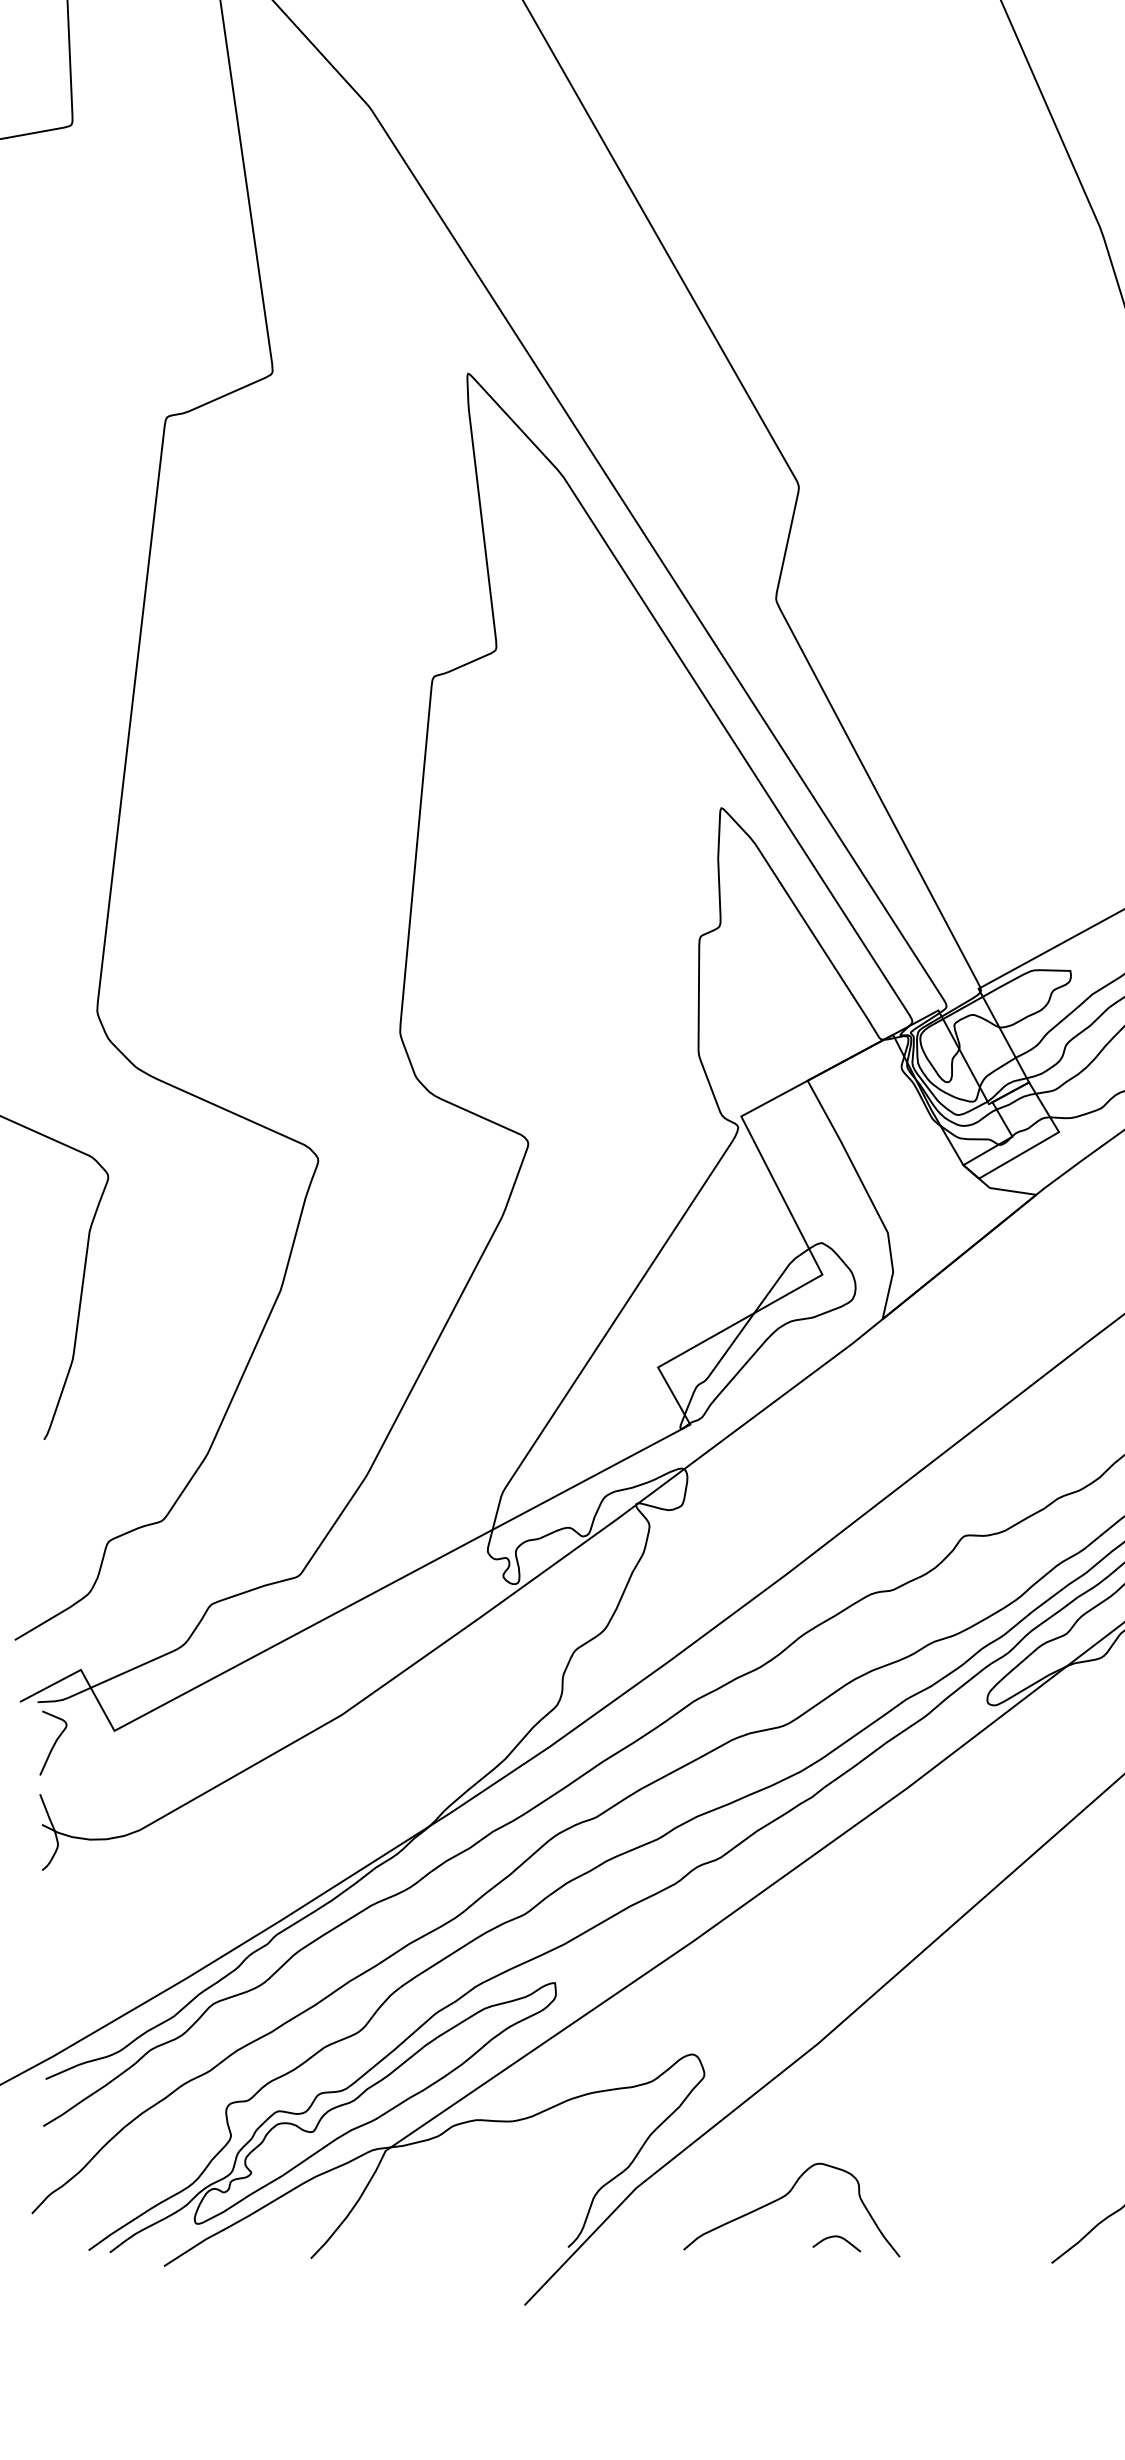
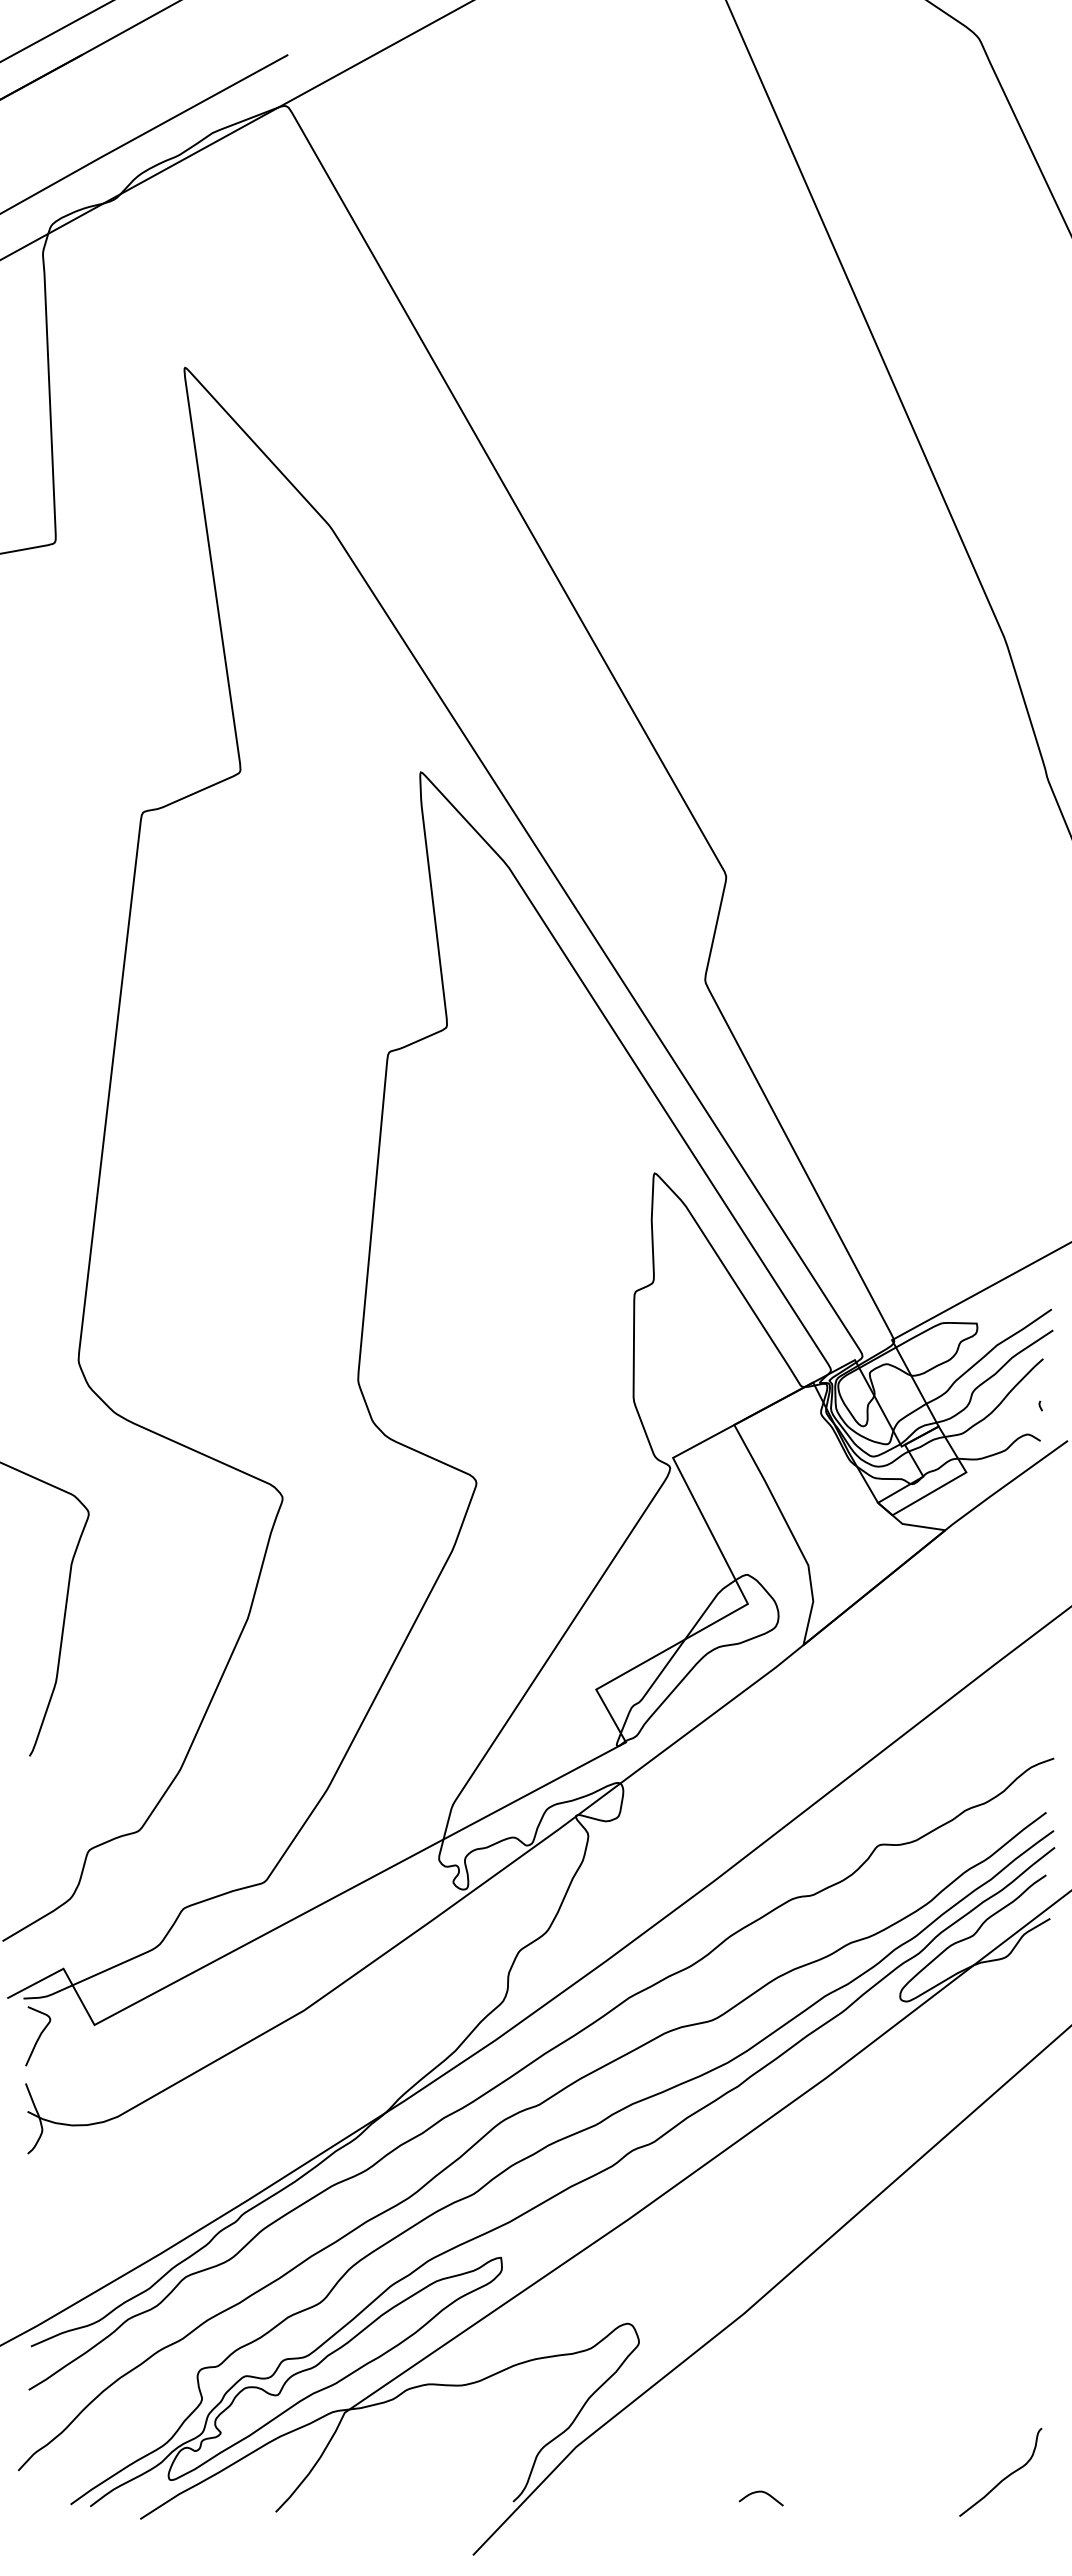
curve: (785, 2197) -> (713, 2455), removed

